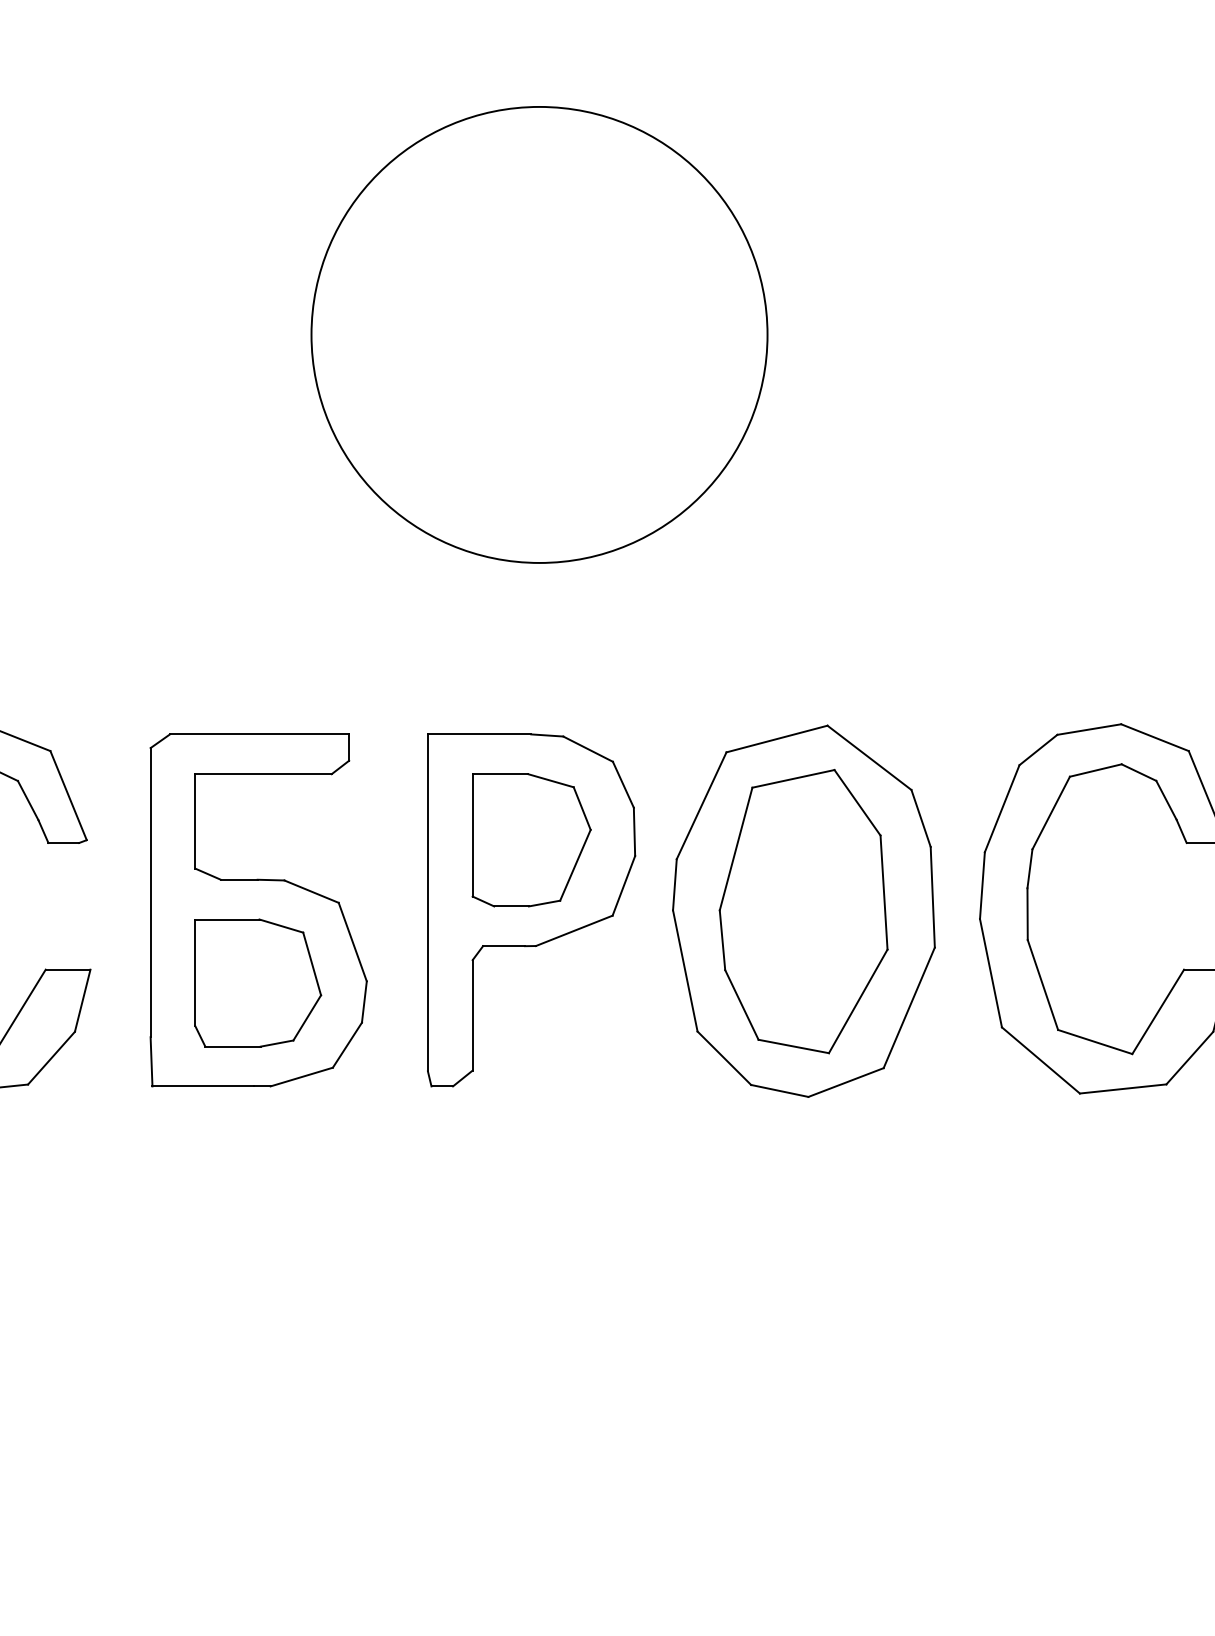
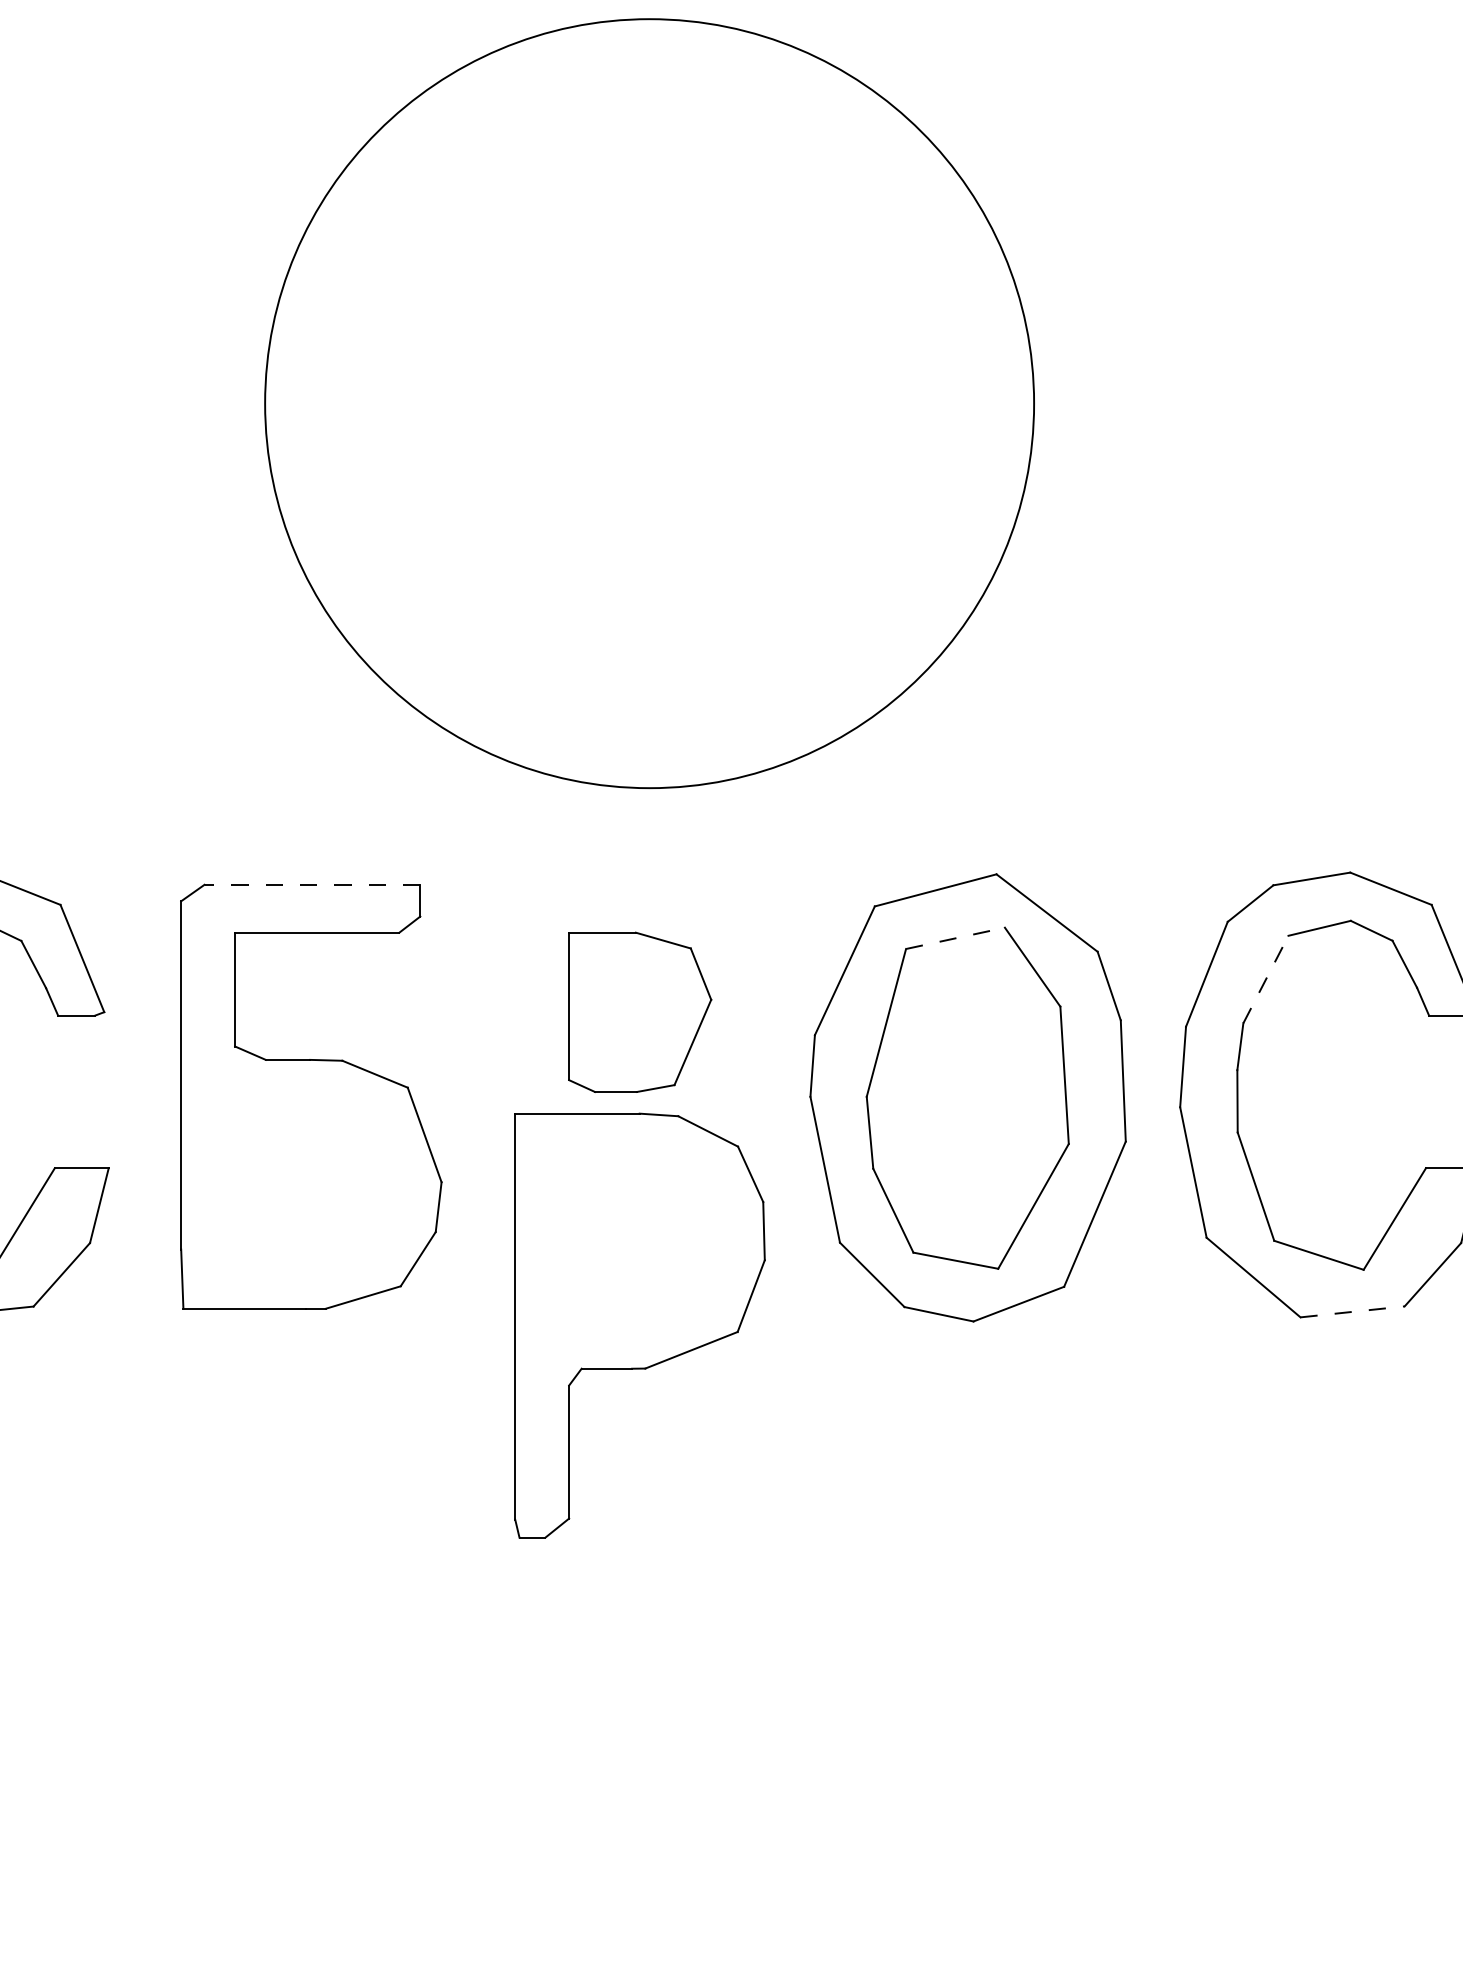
circle: (539, 334) -> (649, 403), size x1.4
line: (259, 734) -> (312, 884), solid -> dashed
line: (793, 778) -> (955, 937), solid -> dashed
line: (1051, 813) -> (1266, 980), solid -> dashed
part: (531, 910) -> (639, 1325), moved
part: (258, 982) -> (311, 1183), removed
line: (1123, 1088) -> (1353, 1311), solid -> dashed

